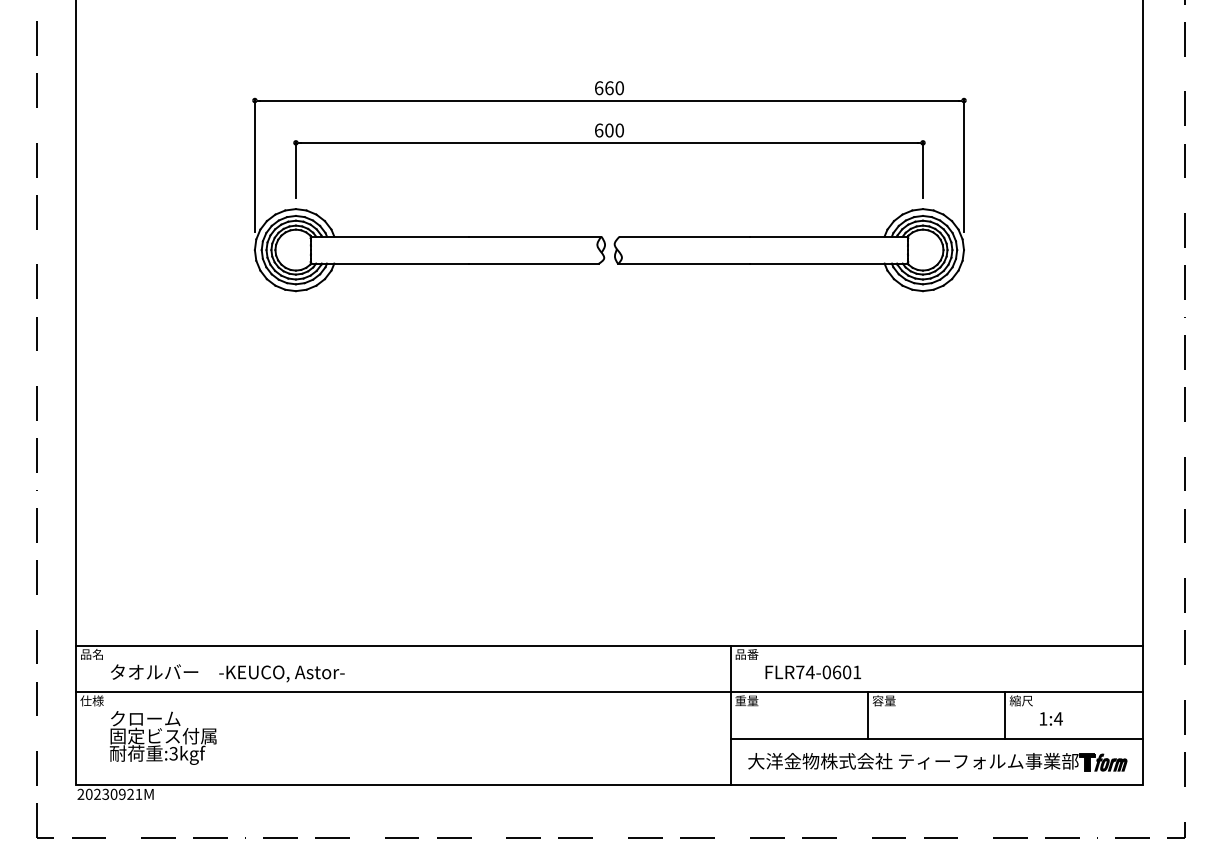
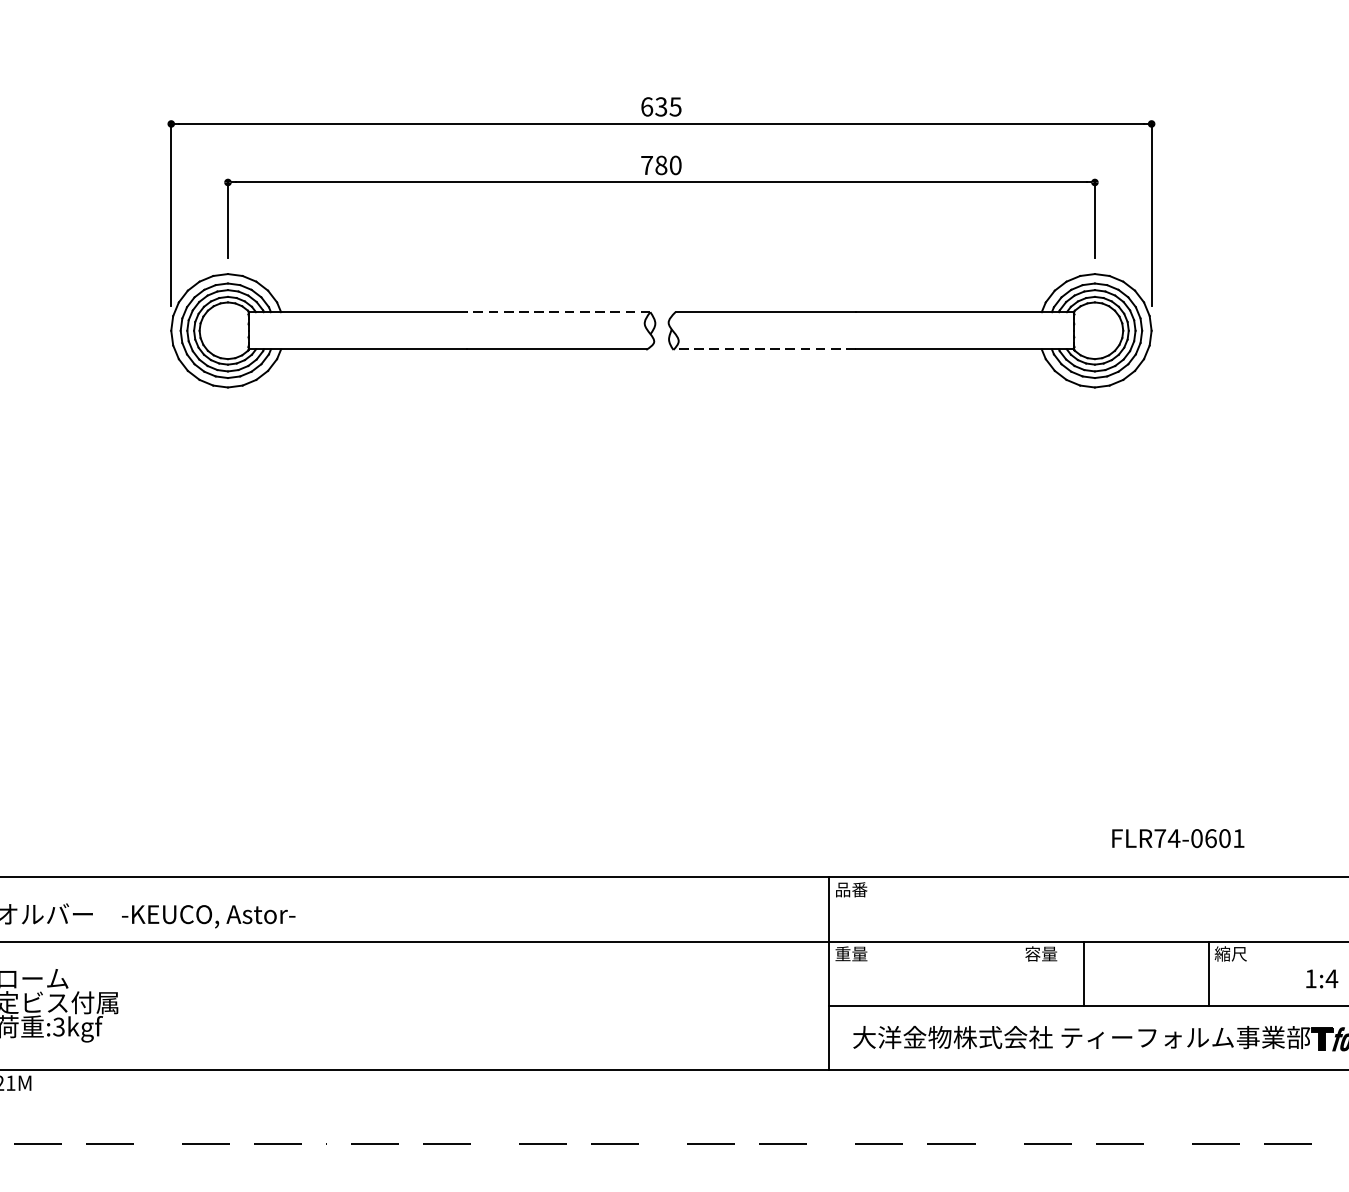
text: (614, 88) -> (668, 107), 660 -> 635
text: (603, 130) -> (653, 165), 600 -> 780
line: (534, 236) -> (557, 311), solid -> dashed
line: (683, 263) -> (763, 349), solid -> dashed
text: (813, 672) -> (1178, 838), moved
line: (868, 715) -> (1084, 974), moved
text: (1051, 718) -> (1322, 978), moved

